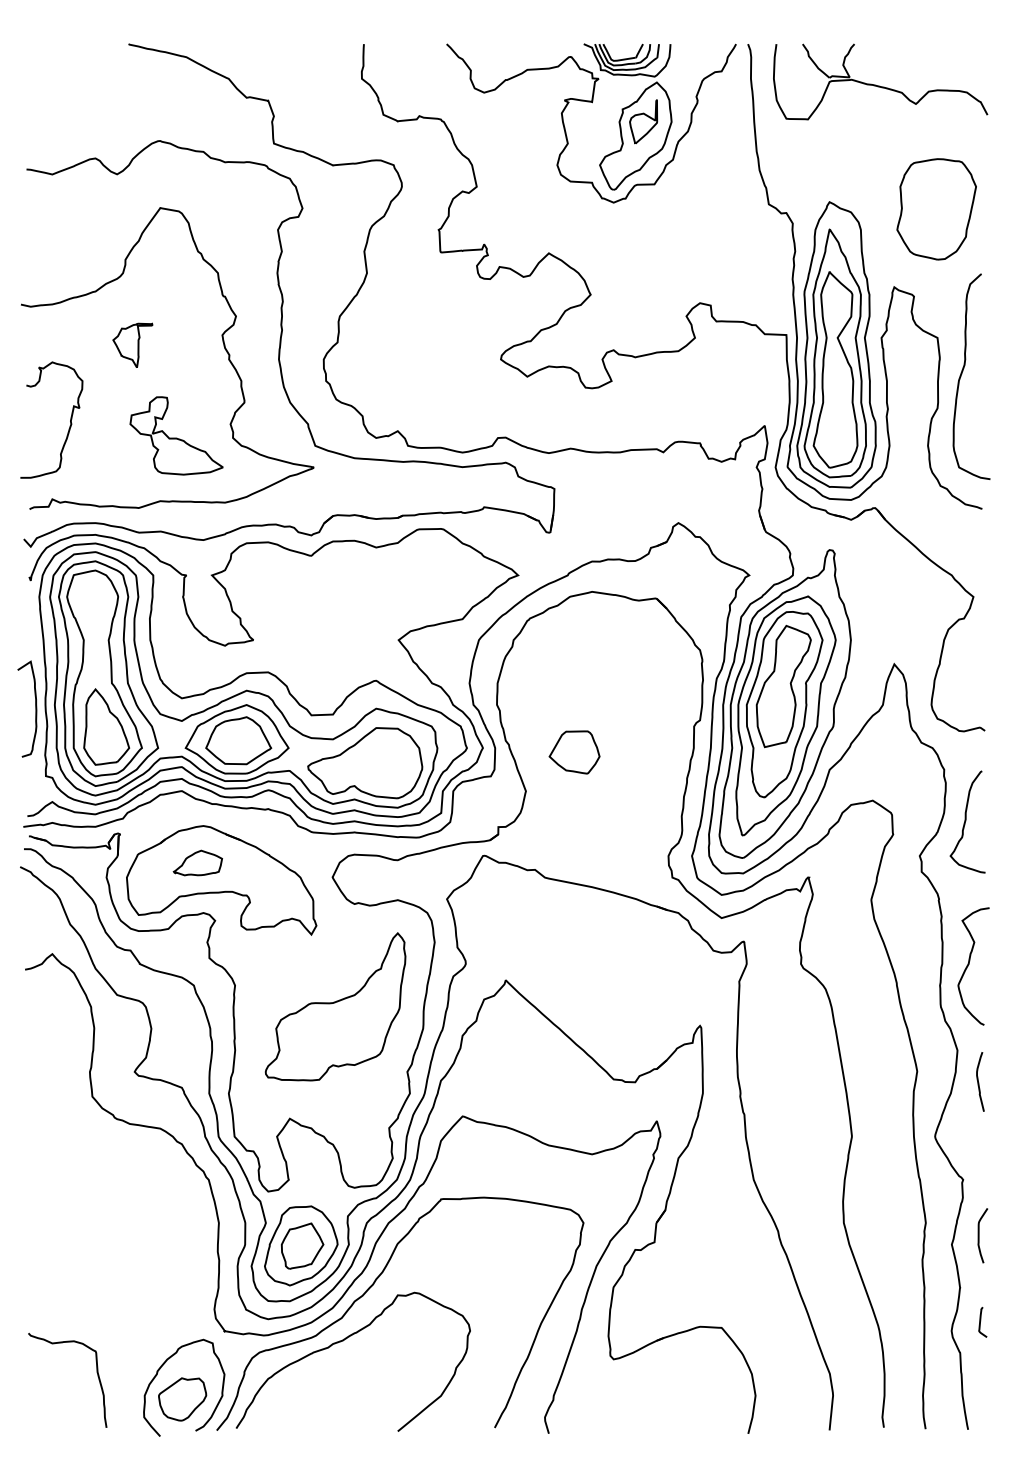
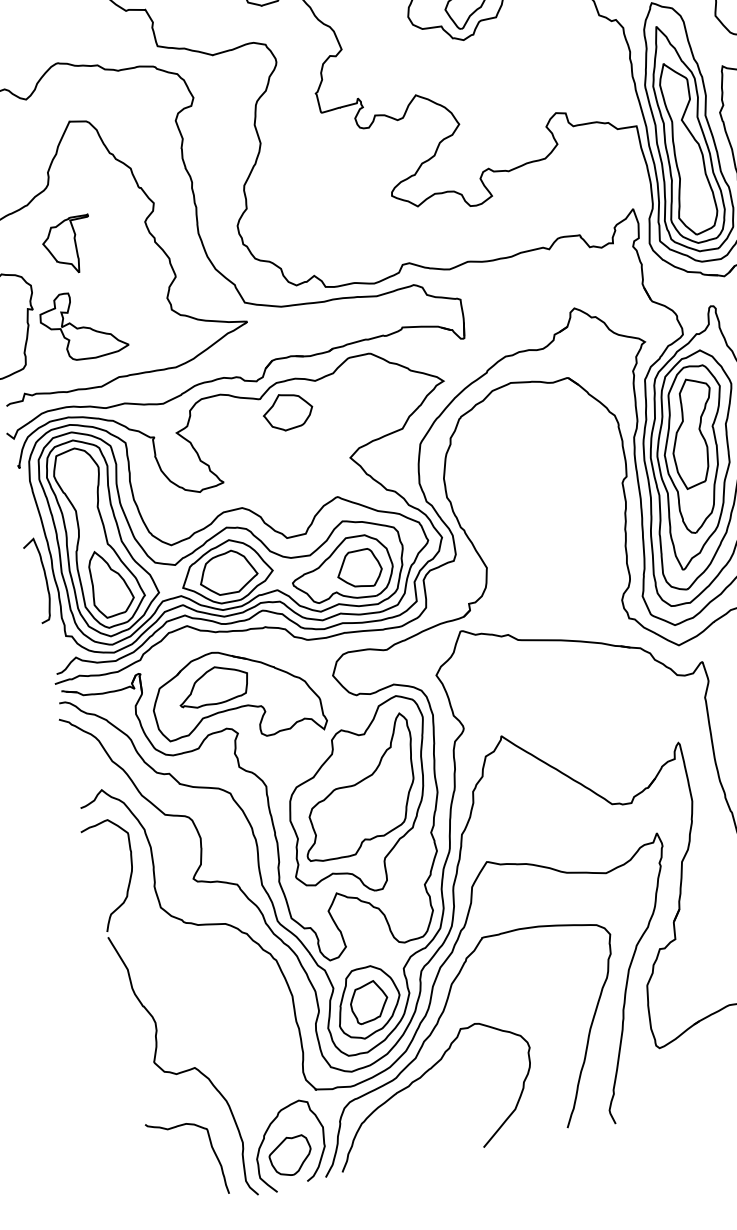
part: (132, 345) -> (68, 246), size x1.43
part: (176, 435) -> (82, 324), moved
part: (339, 575) -> (287, 411), added
part: (574, 752) -> (359, 569), moved
part: (197, 862) -> (212, 685), size x1.67
part: (335, 1018) -> (359, 798), added
part: (61, 1217) -> (154, 1018), added

